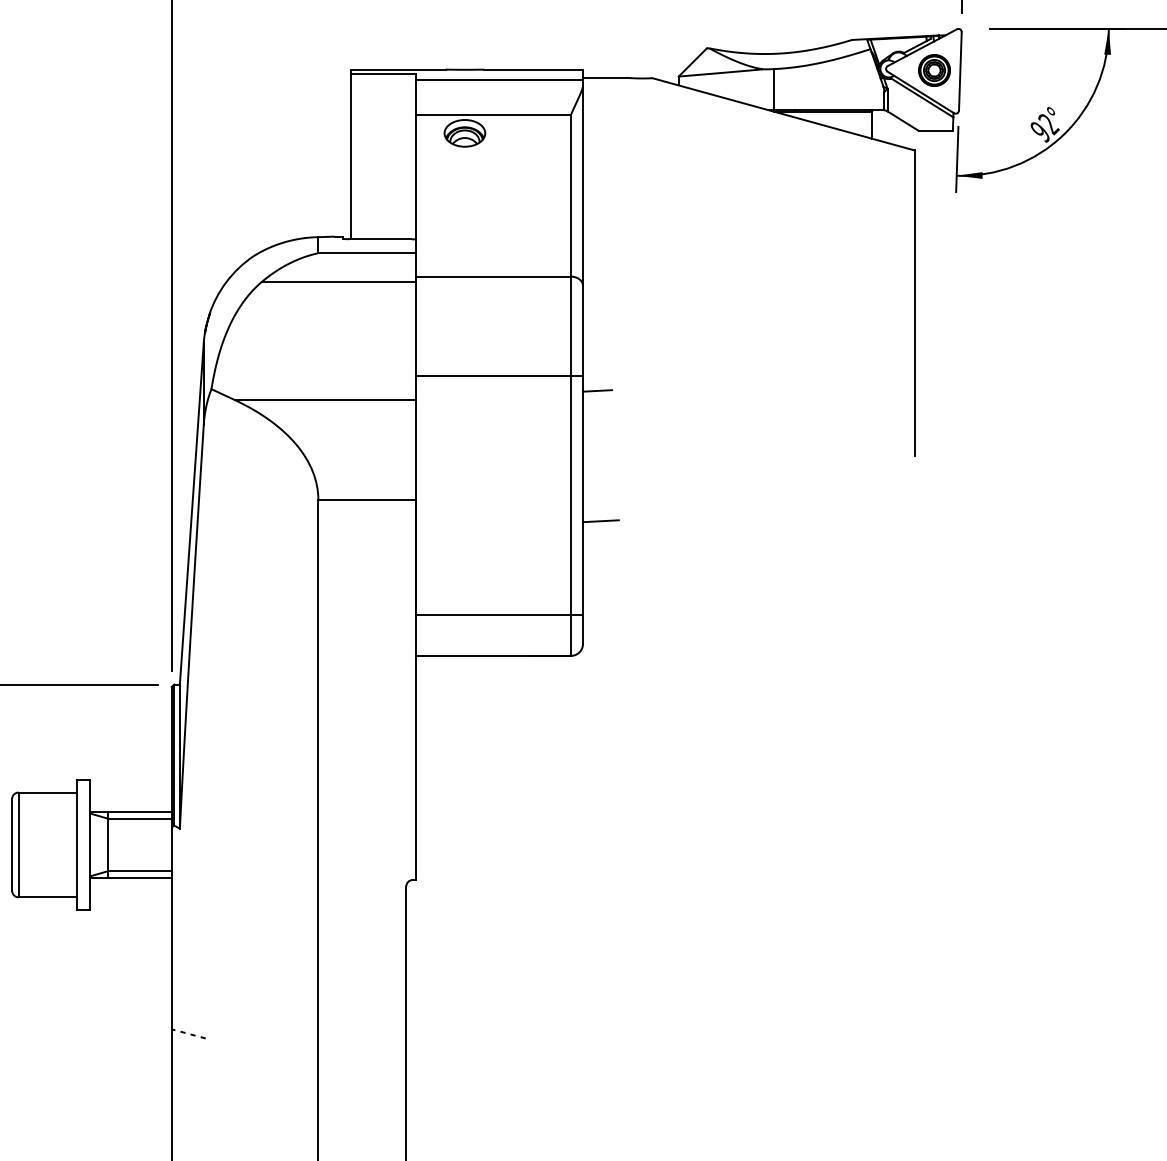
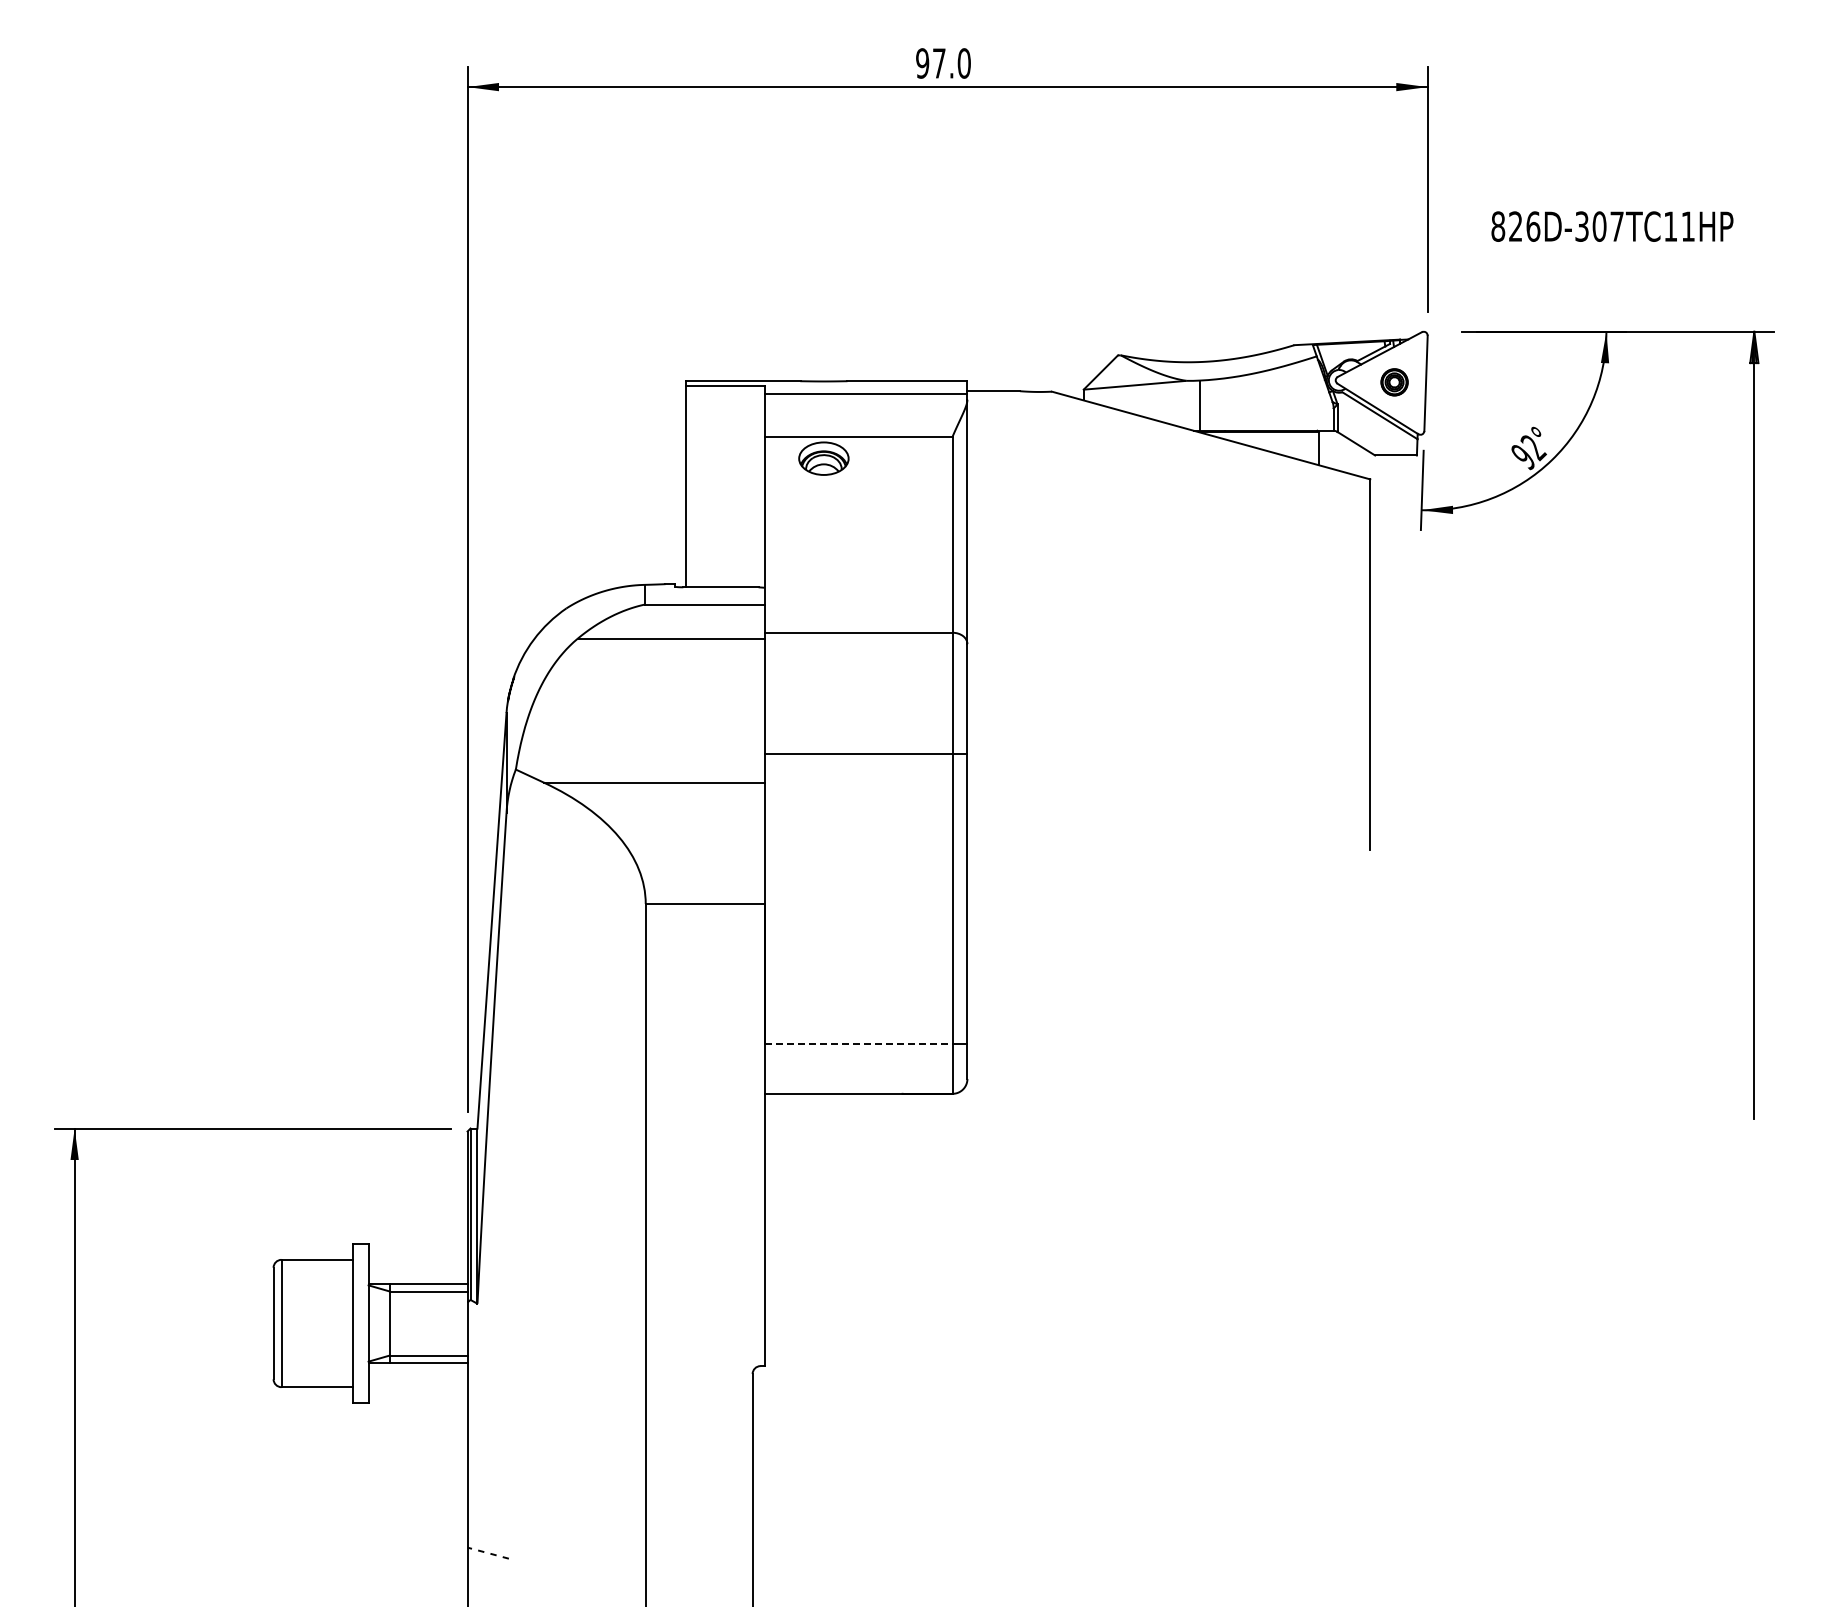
part: (934, 70) -> (1394, 382), size x0.7
line: (597, 390) -> (984, 771), removed
line: (601, 520) -> (989, 929), removed
line: (494, 615) -> (859, 1044), solid -> dashed

